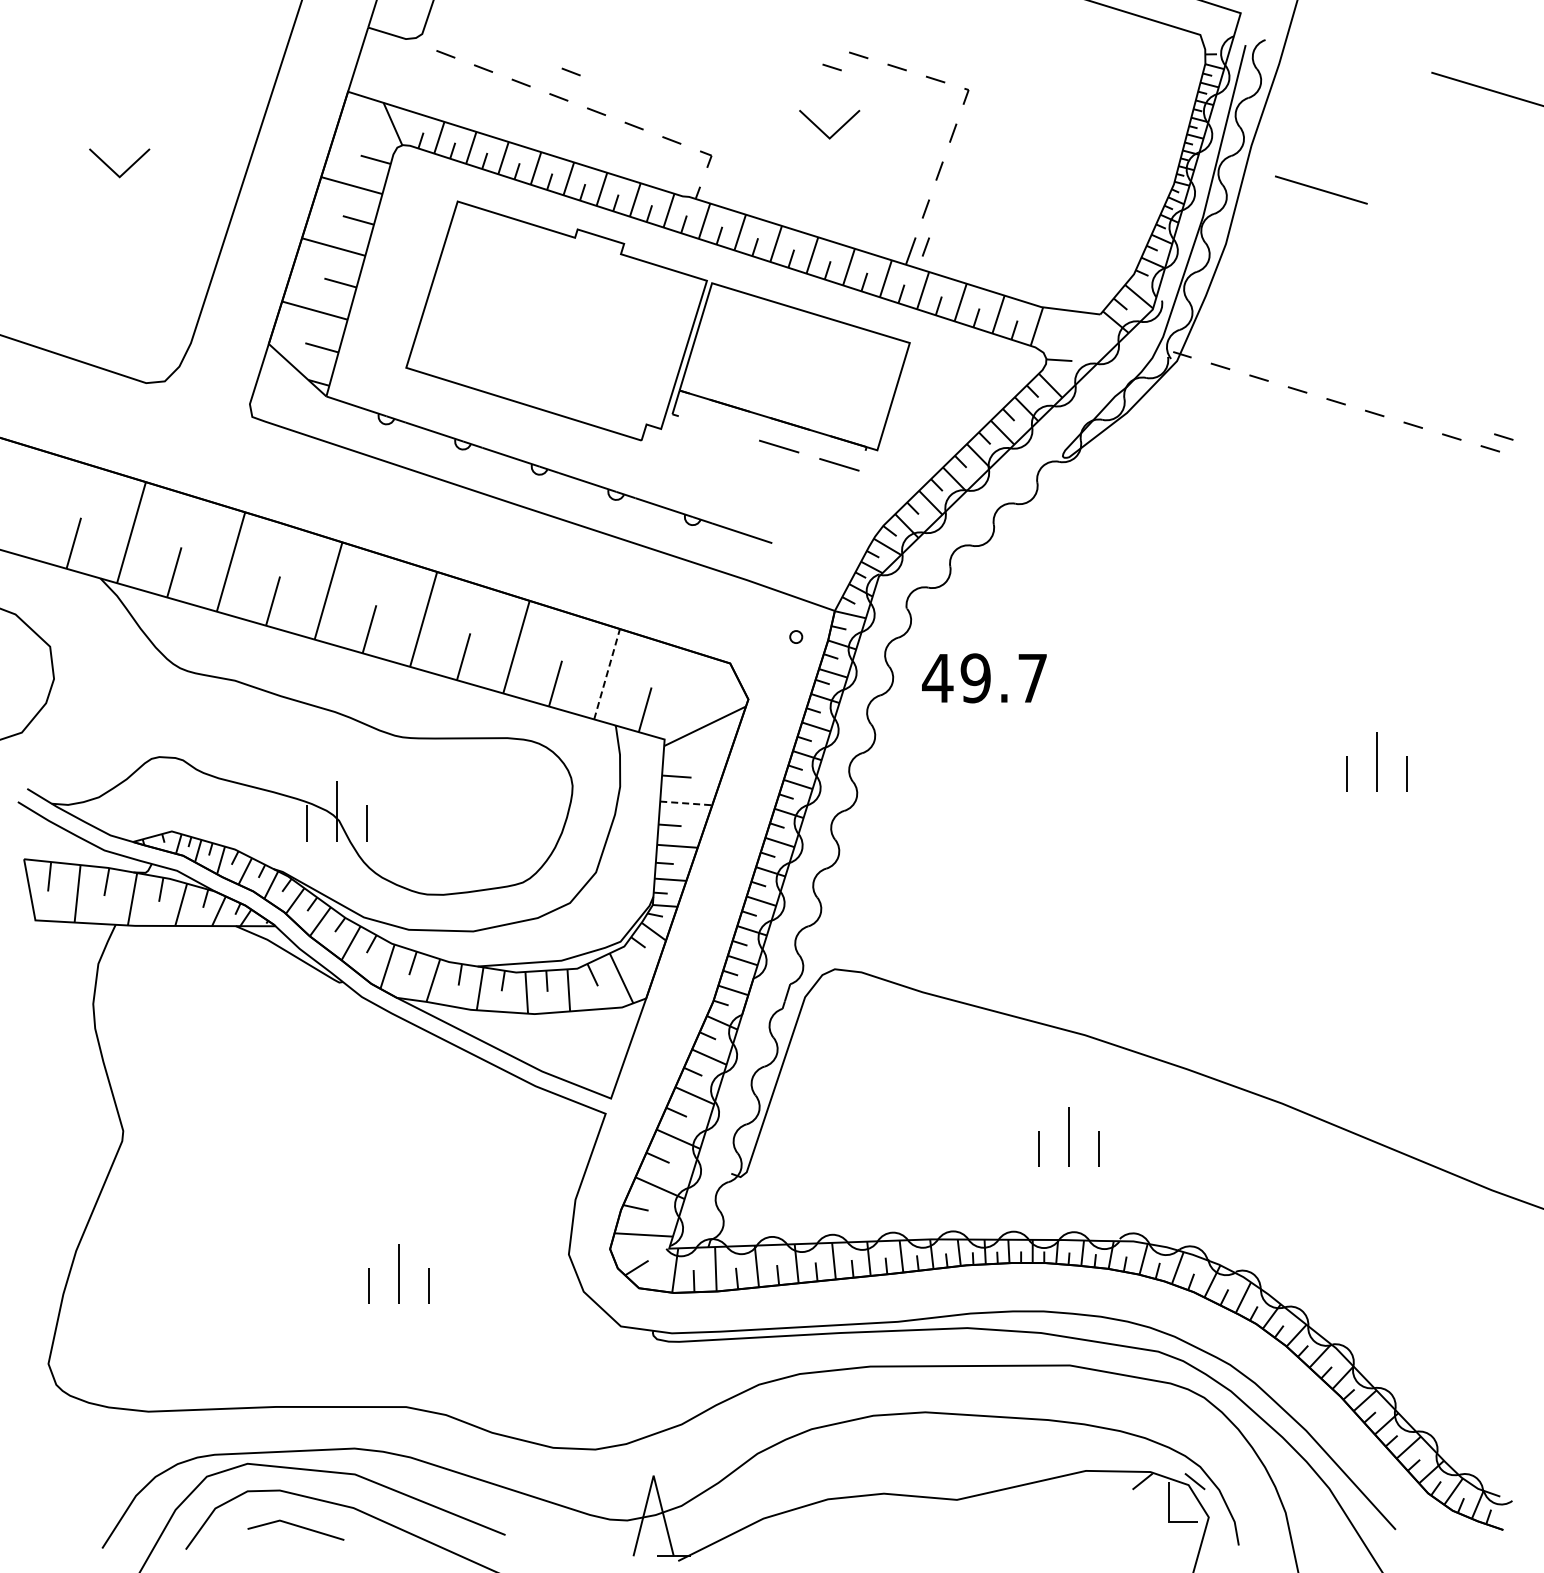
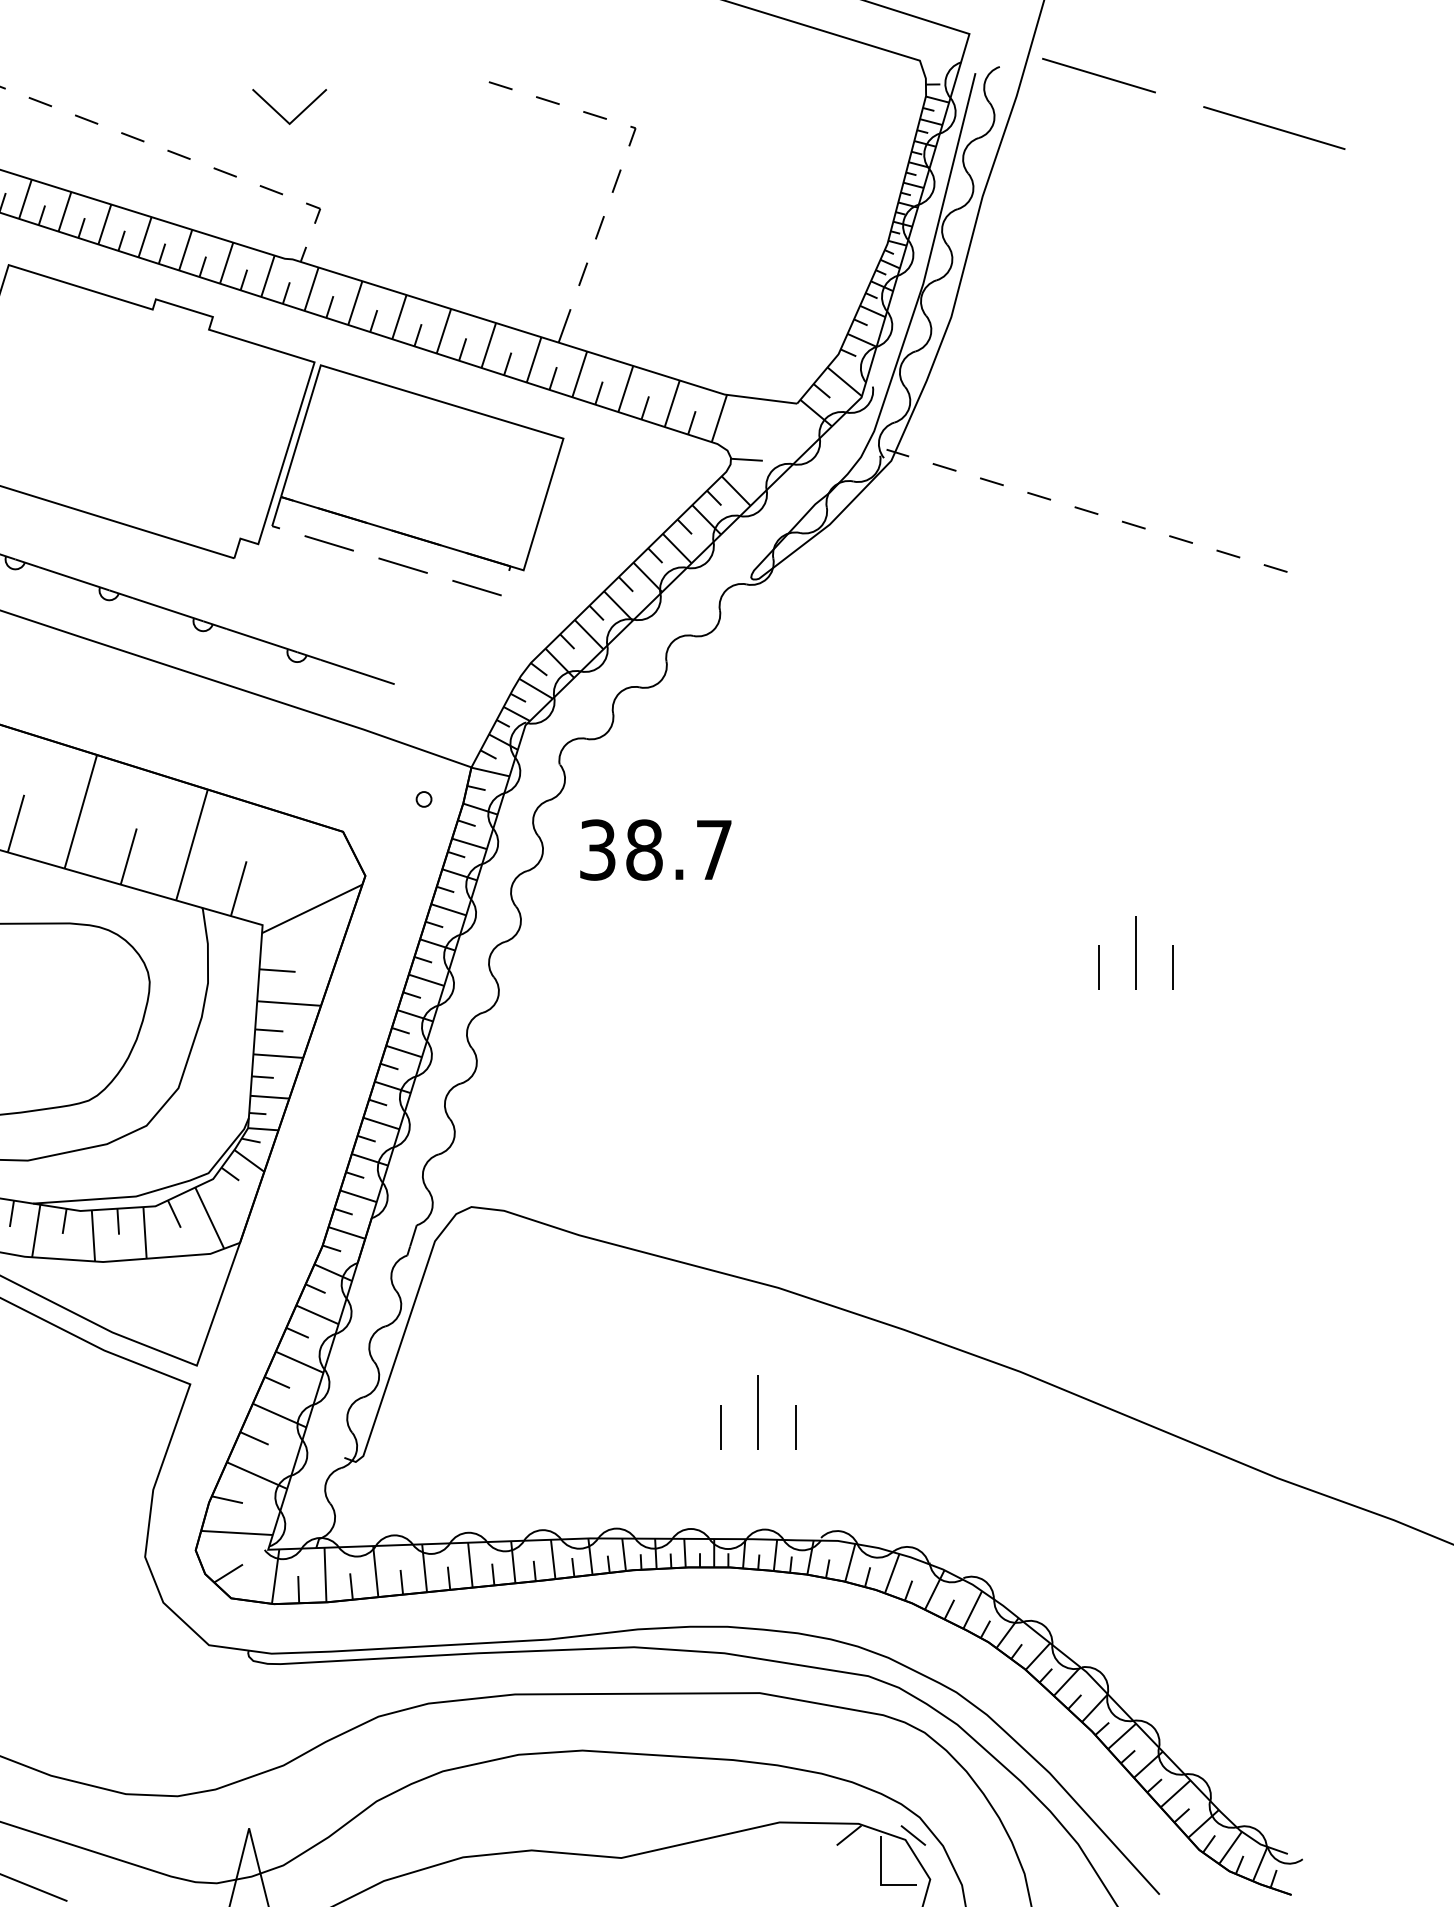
line: (831, 67) -> (467, 100), removed
line: (570, 71) -> (147, 105), removed
part: (822, 130) -> (280, 114), moved
line: (1321, 189) -> (1099, 74), moved
line: (925, 246) -> (582, 320), removed
line: (718, 428) -> (328, 543), added
line: (1503, 436) -> (1291, 553), removed
line: (607, 674) -> (192, 845), dashed -> solid
text: (956, 678) -> (620, 850), 49.7 -> 38.7
line: (686, 803) -> (289, 1003), dashed -> solid

